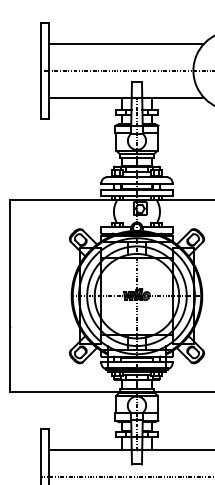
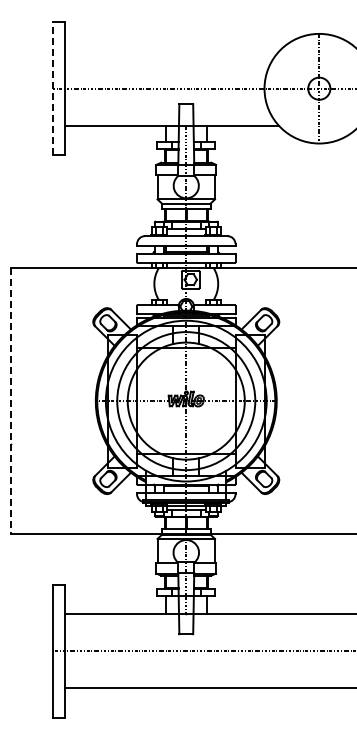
line: (126, 43) -> (171, 51), removed
line: (41, 70) -> (53, 88), solid -> dashed
line: (10, 296) -> (10, 401), solid -> dashed

